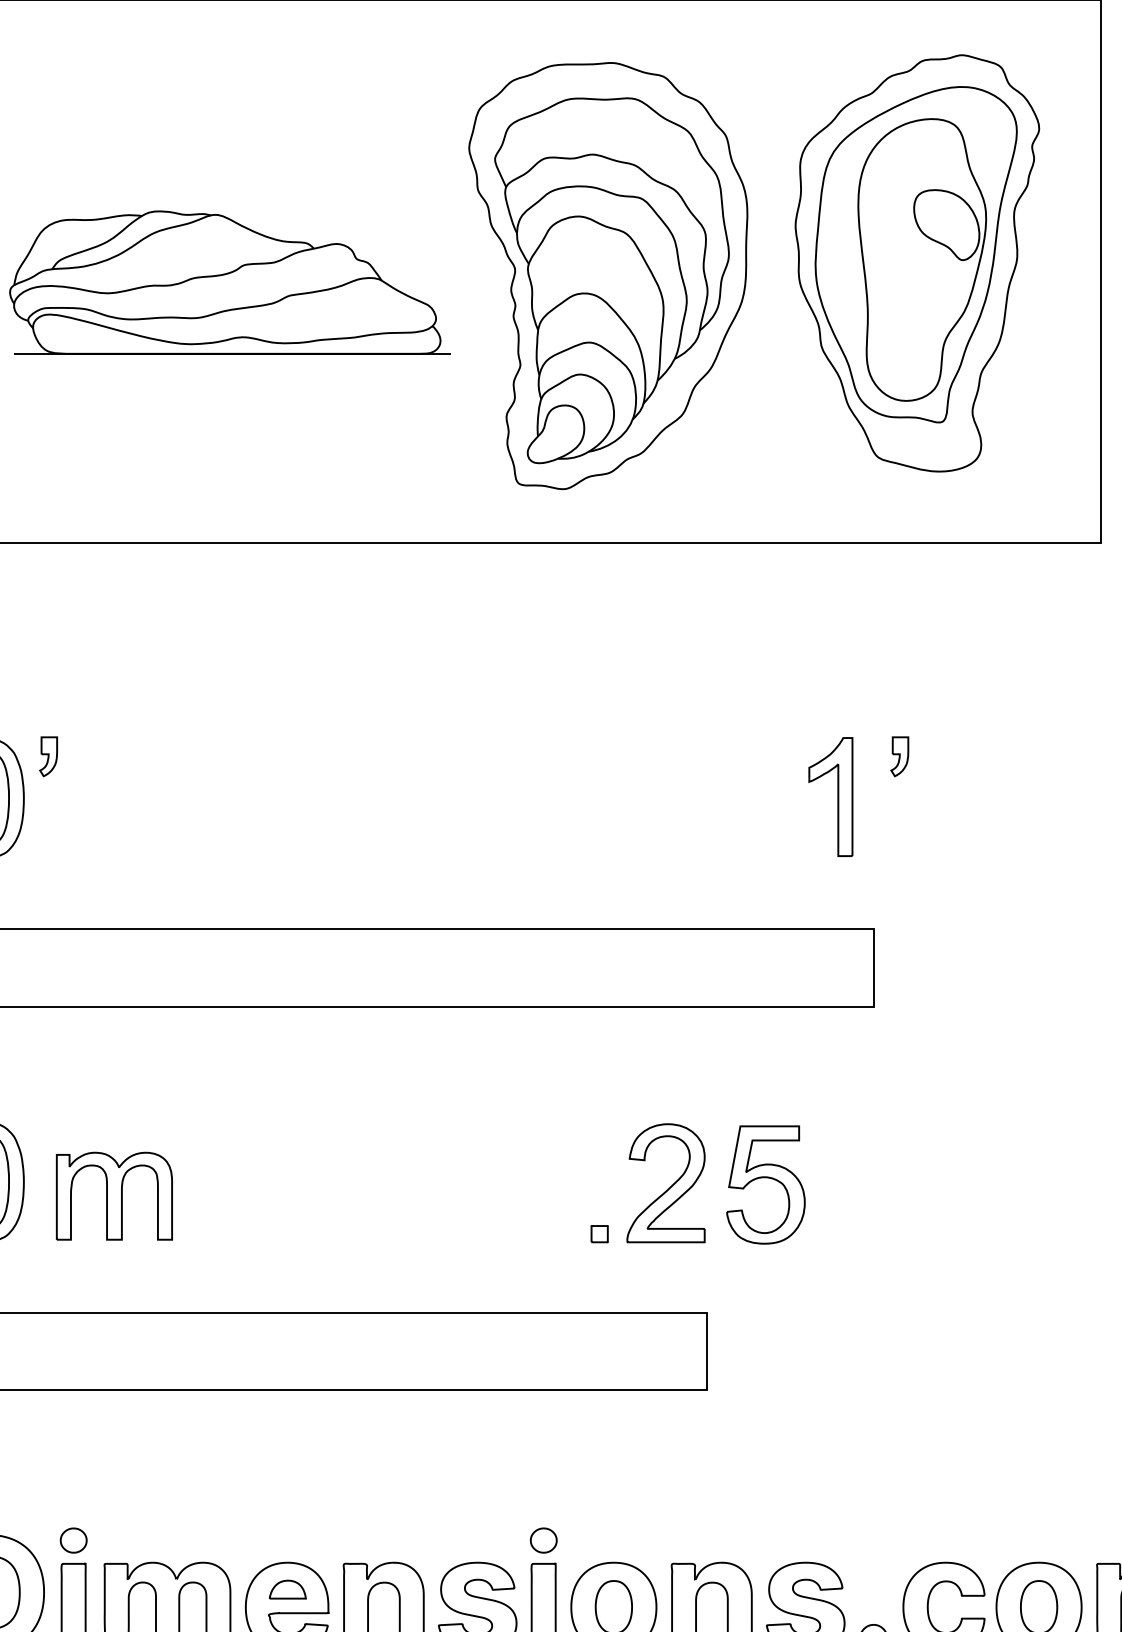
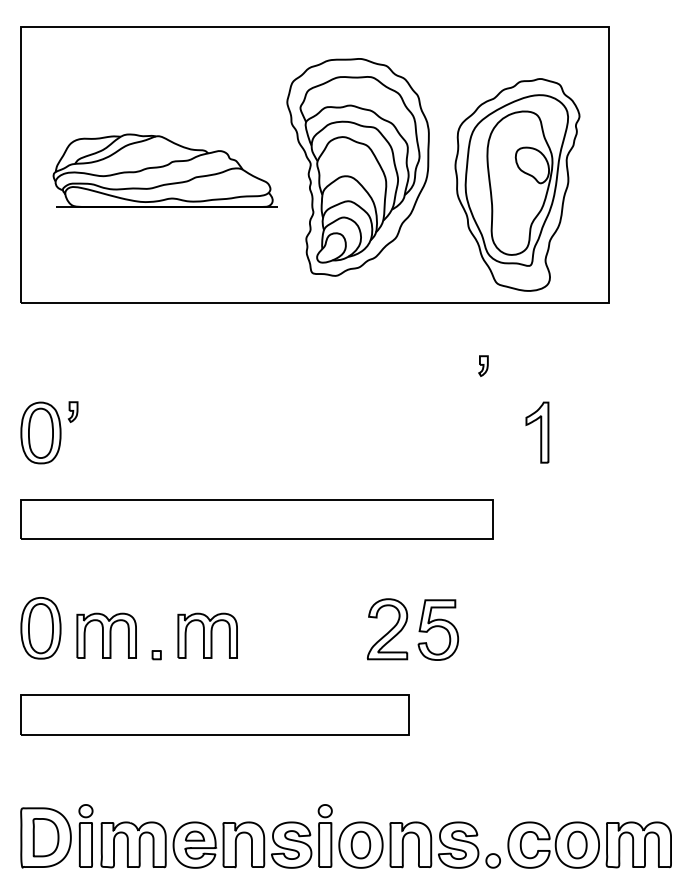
part: (917, 262) -> (517, 184), moved
part: (899, 755) -> (483, 365), moved
part: (830, 796) -> (537, 432), moved
part: (312, 1195) -> (207, 635), added
part: (599, 1234) -> (156, 655), moved

